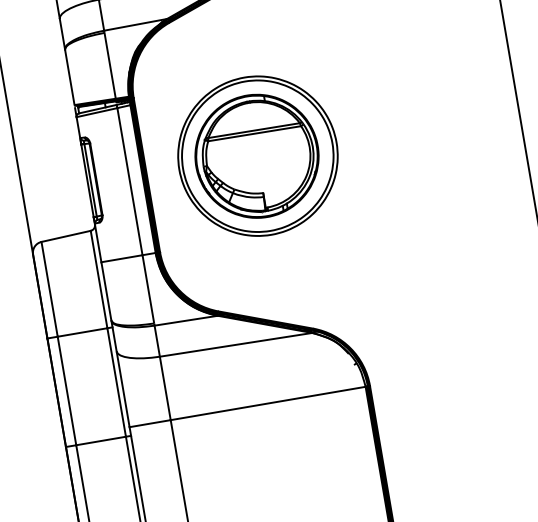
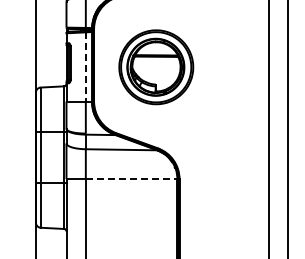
part: (258, 156) -> (156, 67), moved
line: (129, 180) -> (85, 66), solid -> dashed
line: (267, 404) -> (131, 179), solid -> dashed

